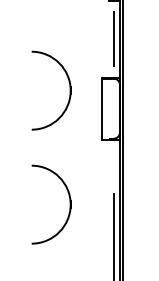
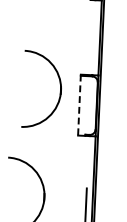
line: (113, 39) -> (93, 38), removed
part: (69, 90) -> (59, 90), moved
line: (102, 109) -> (79, 105), solid -> dashed

